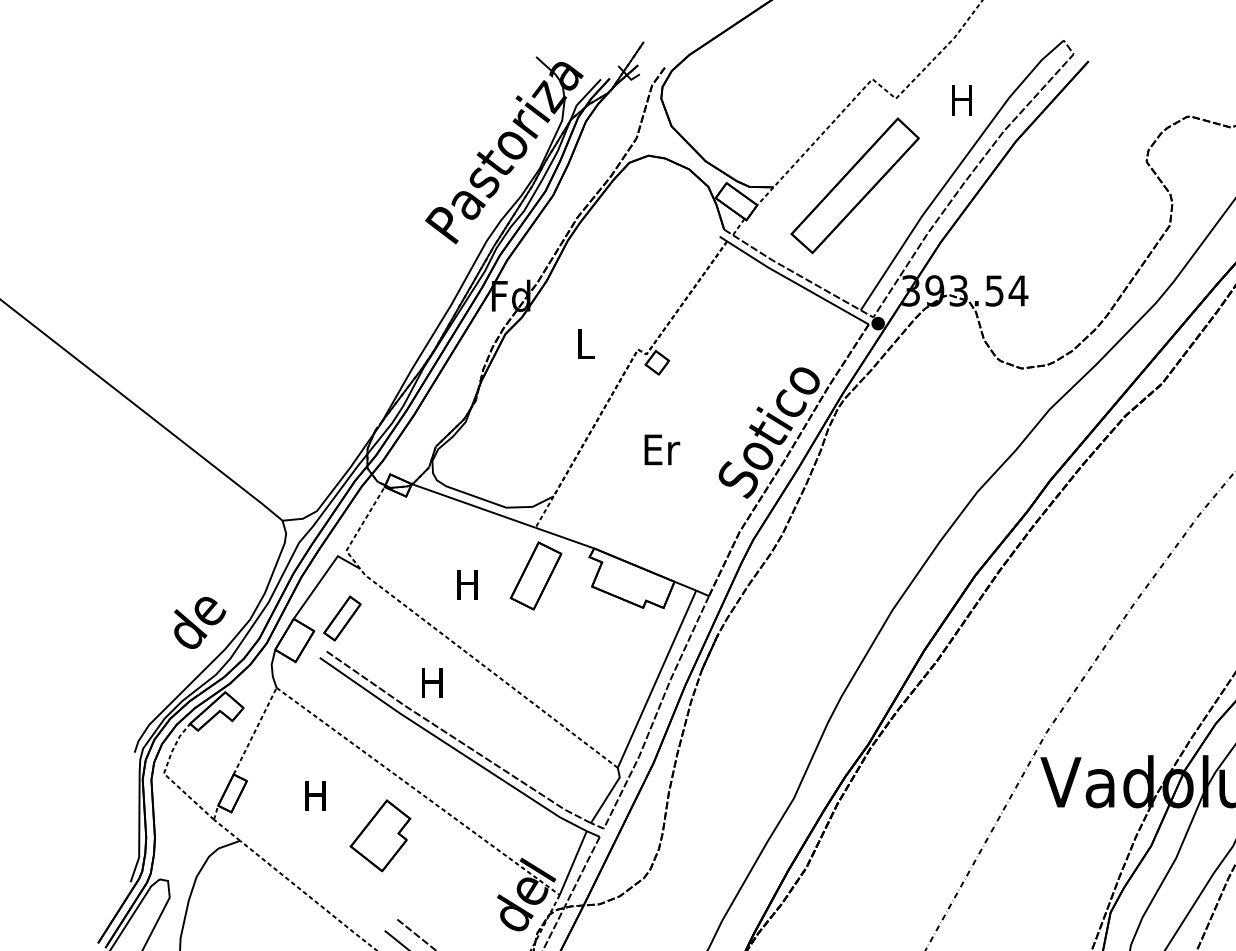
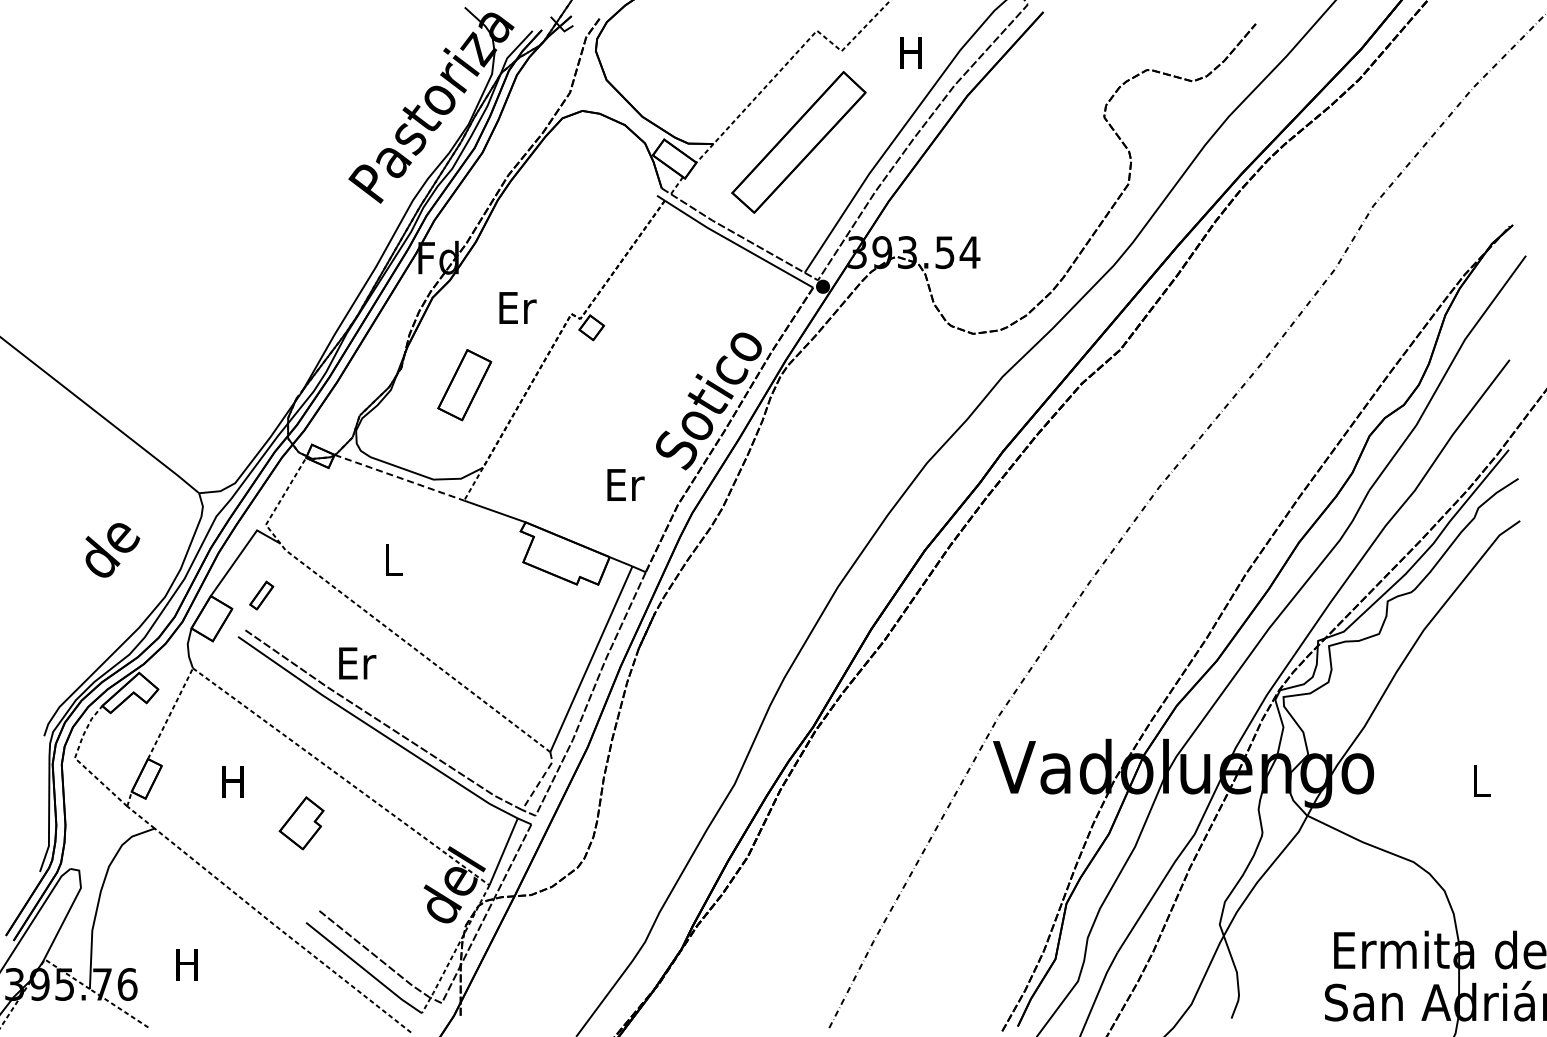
text: (586, 343) -> (517, 307), L -> Er
text: (661, 449) -> (625, 484), moved
line: (473, 505) -> (399, 477), solid -> dashed
part: (535, 576) -> (464, 385), moved
text: (467, 583) -> (392, 559), H -> L
part: (342, 618) -> (261, 595), size x0.6
text: (199, 623) -> (112, 550), moved
text: (433, 683) -> (357, 663), H -> Er
line: (608, 795) -> (540, 781), solid -> dashed
part: (380, 836) -> (301, 823), size x0.7

